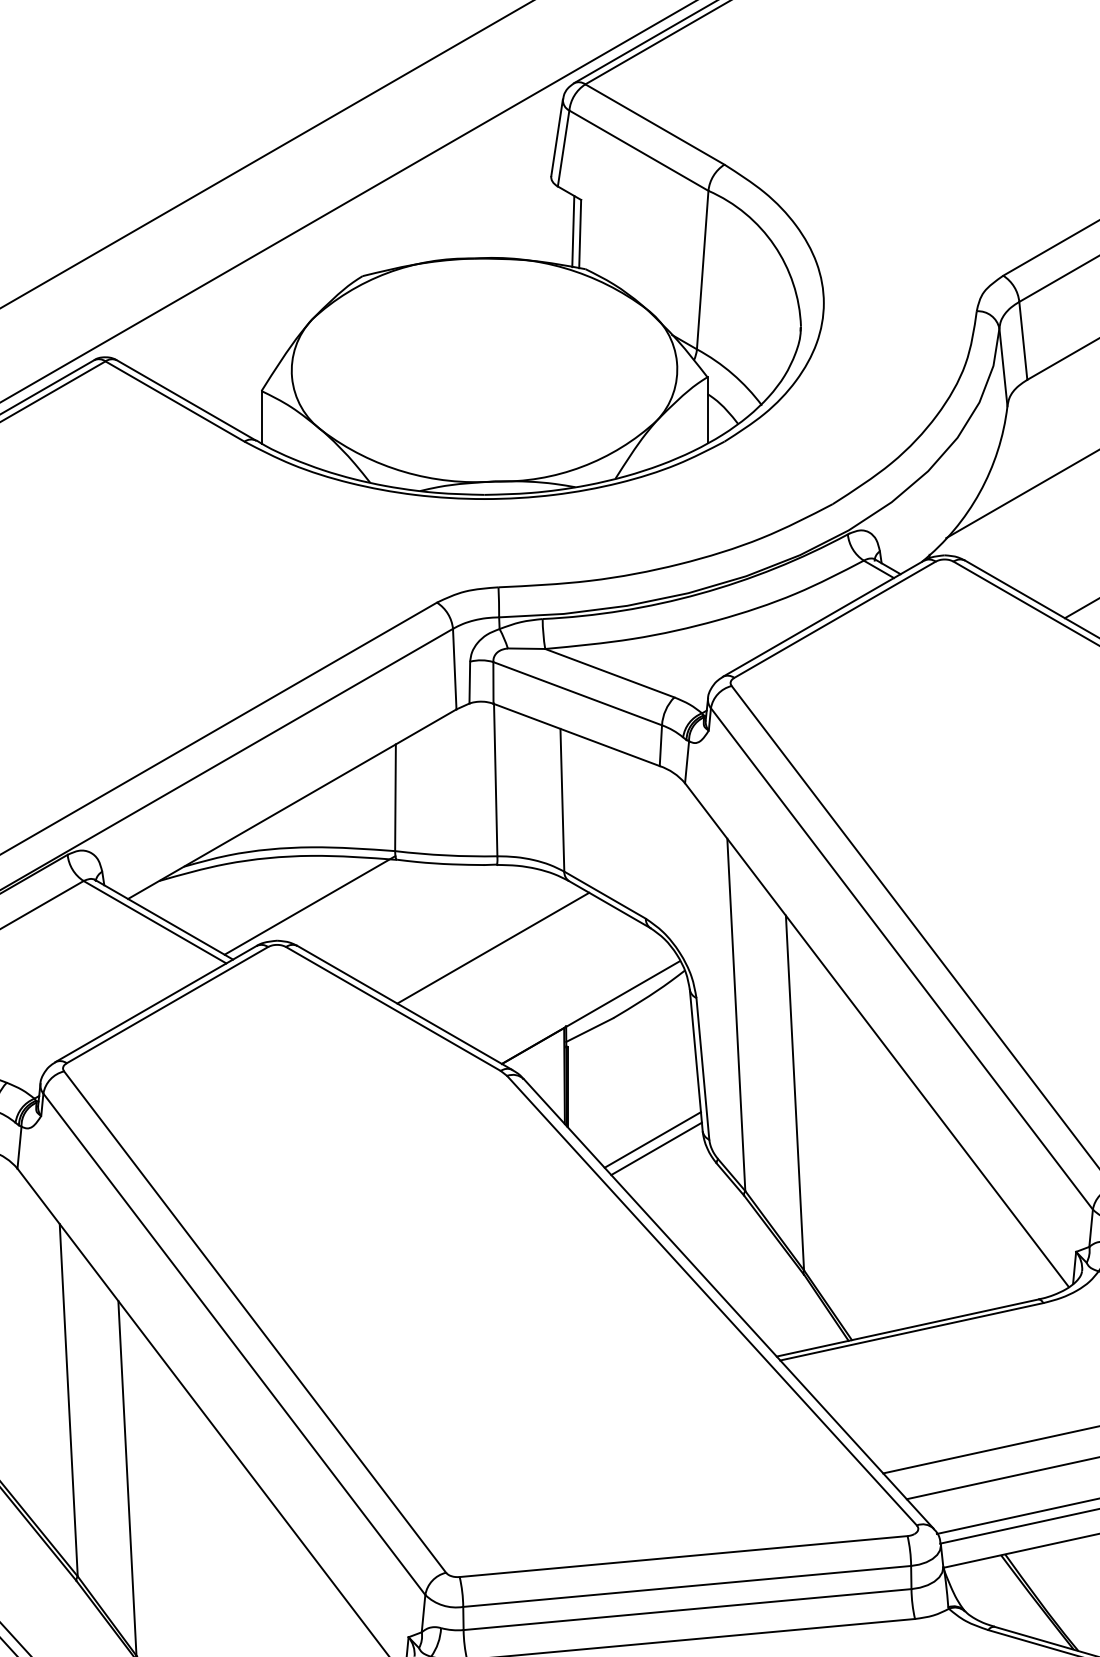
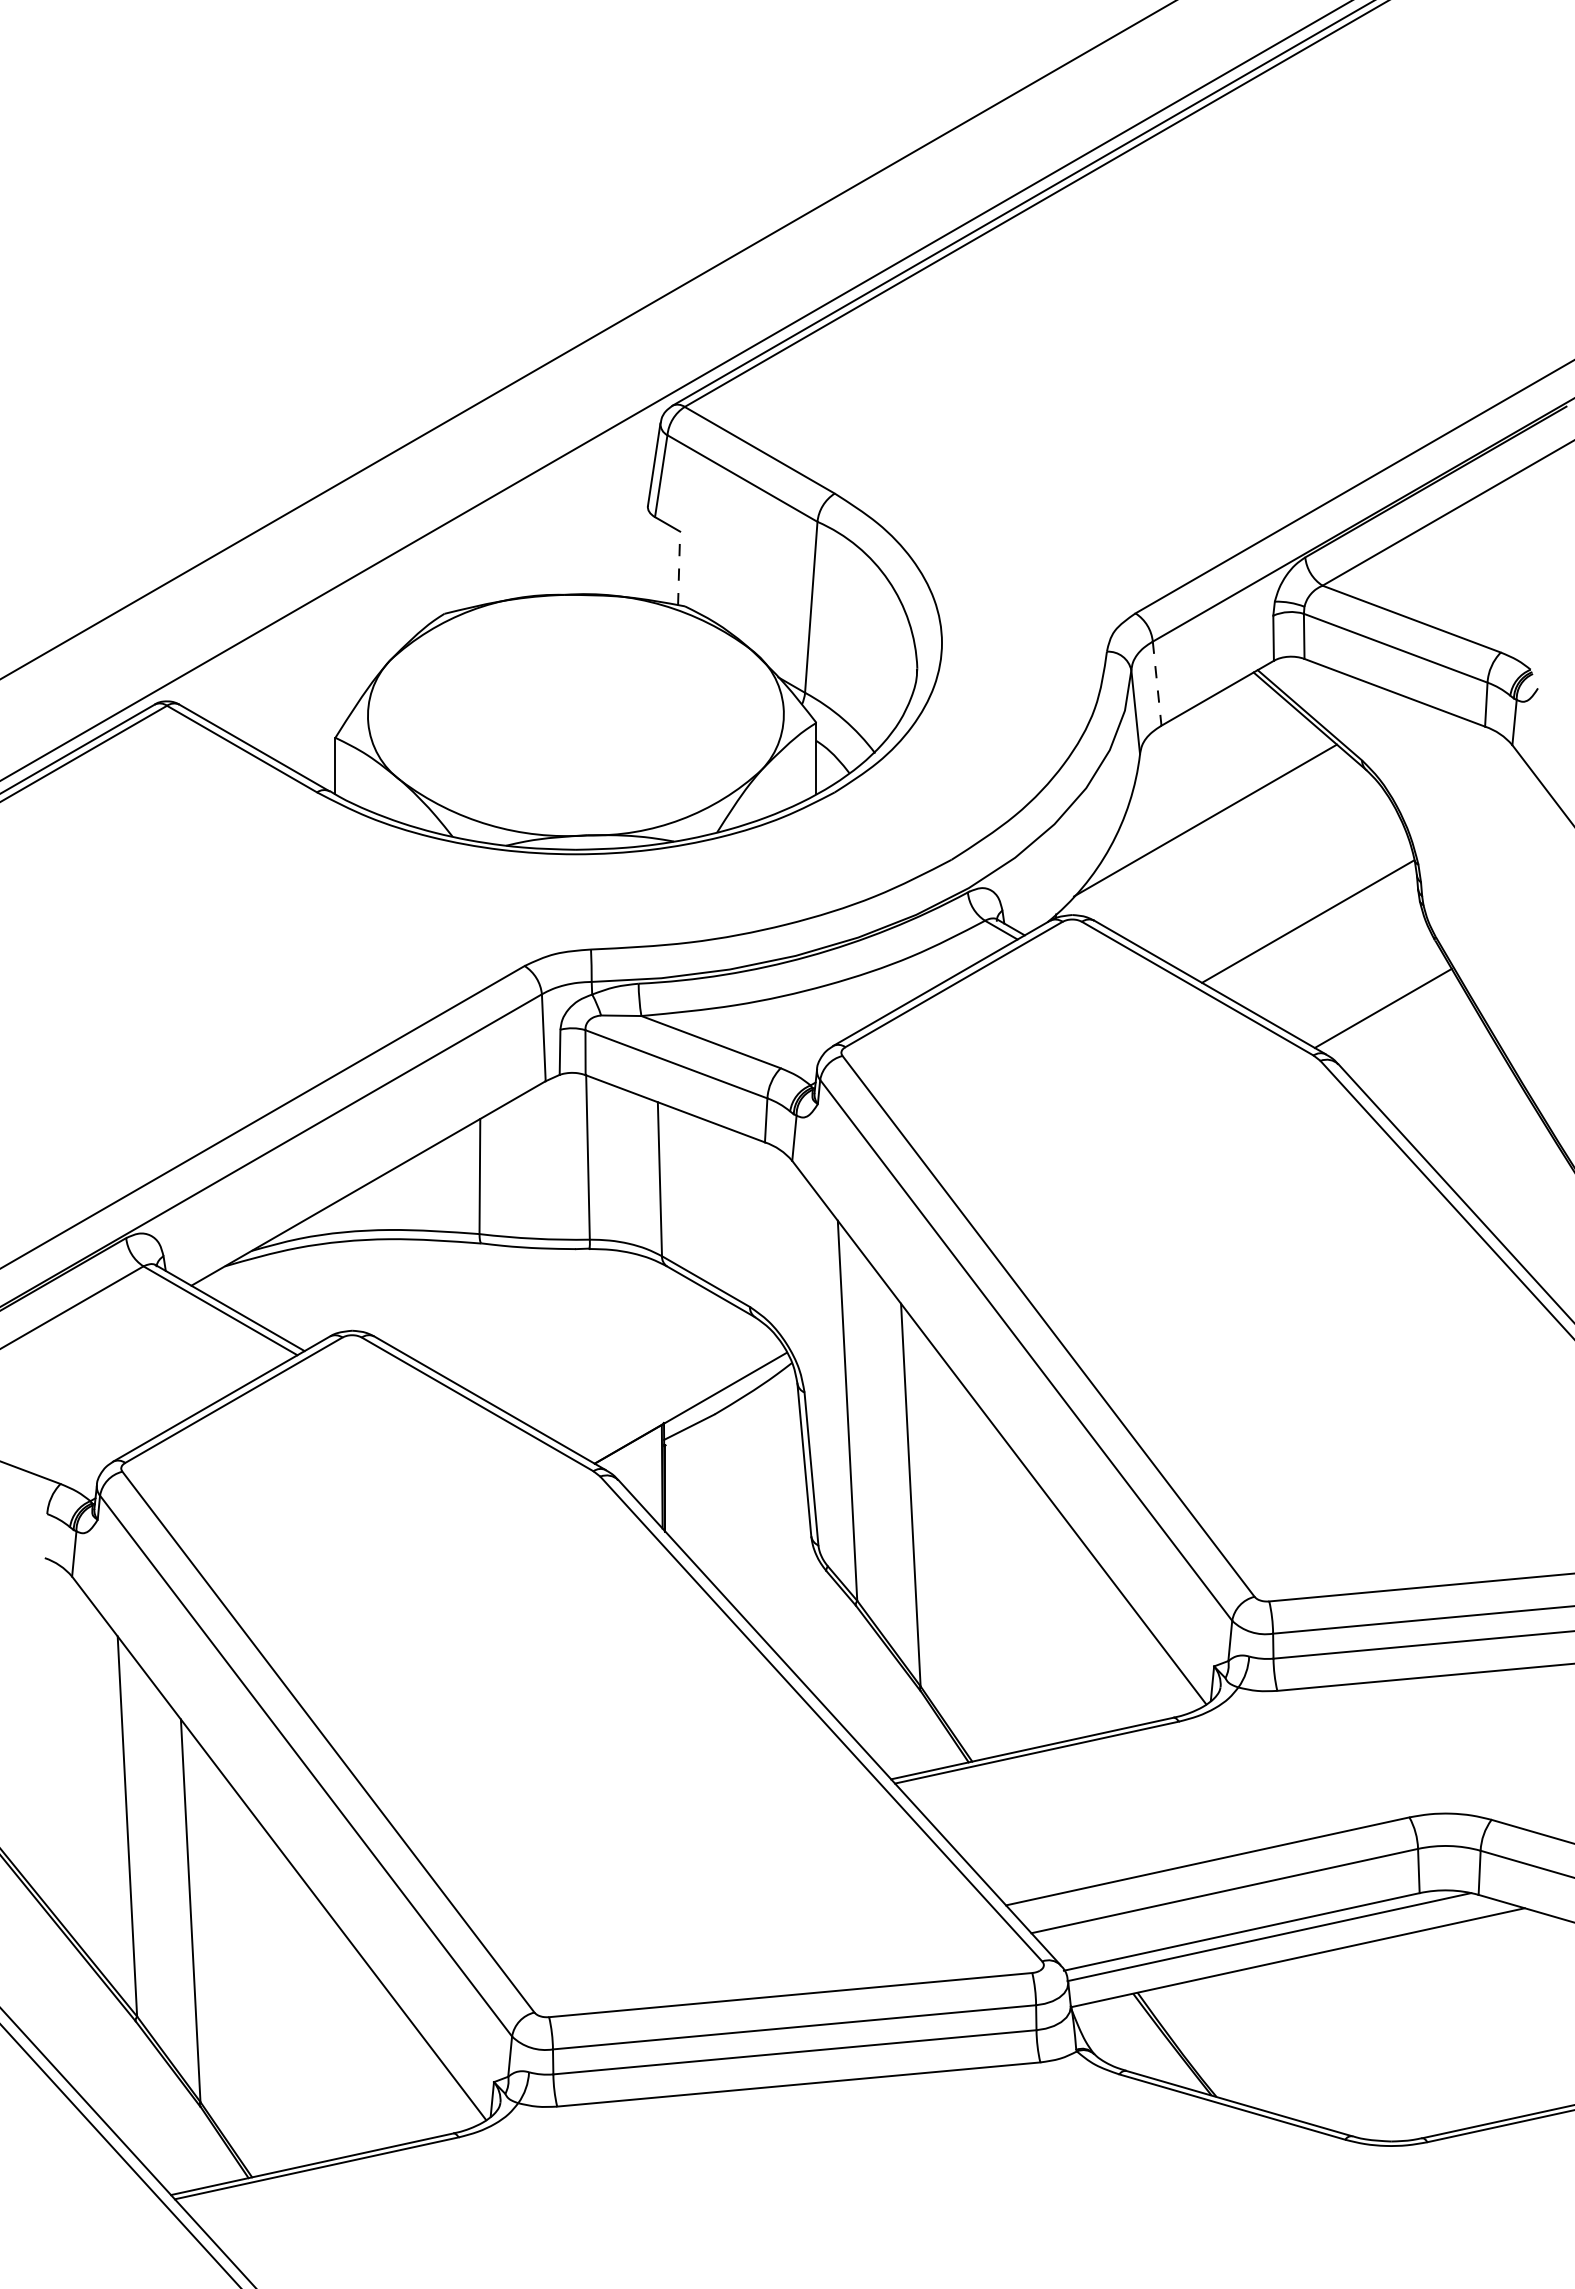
line: (573, 231) -> (671, 565), removed
line: (580, 234) -> (679, 568), solid -> dashed
line: (1023, 341) -> (1157, 684), solid -> dashed
line: (309, 905) -> (387, 1292), removed
line: (492, 947) -> (584, 1338), removed
line: (652, 1139) -> (757, 1545), removed
line: (656, 1149) -> (761, 1555), removed

